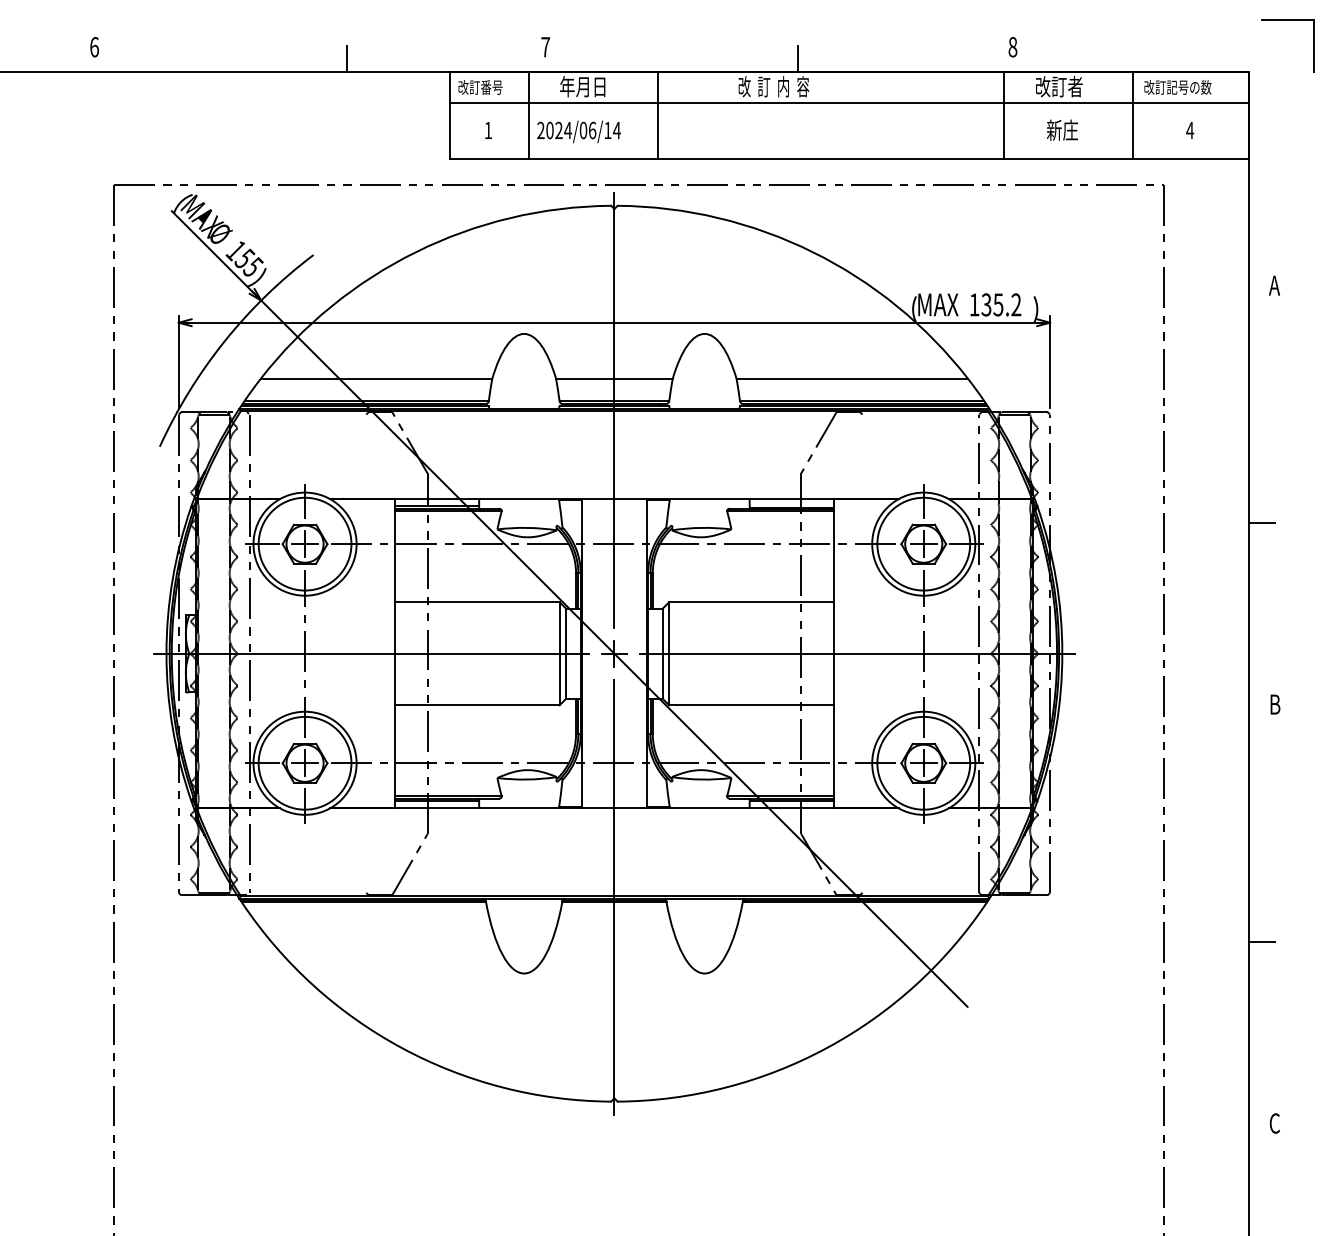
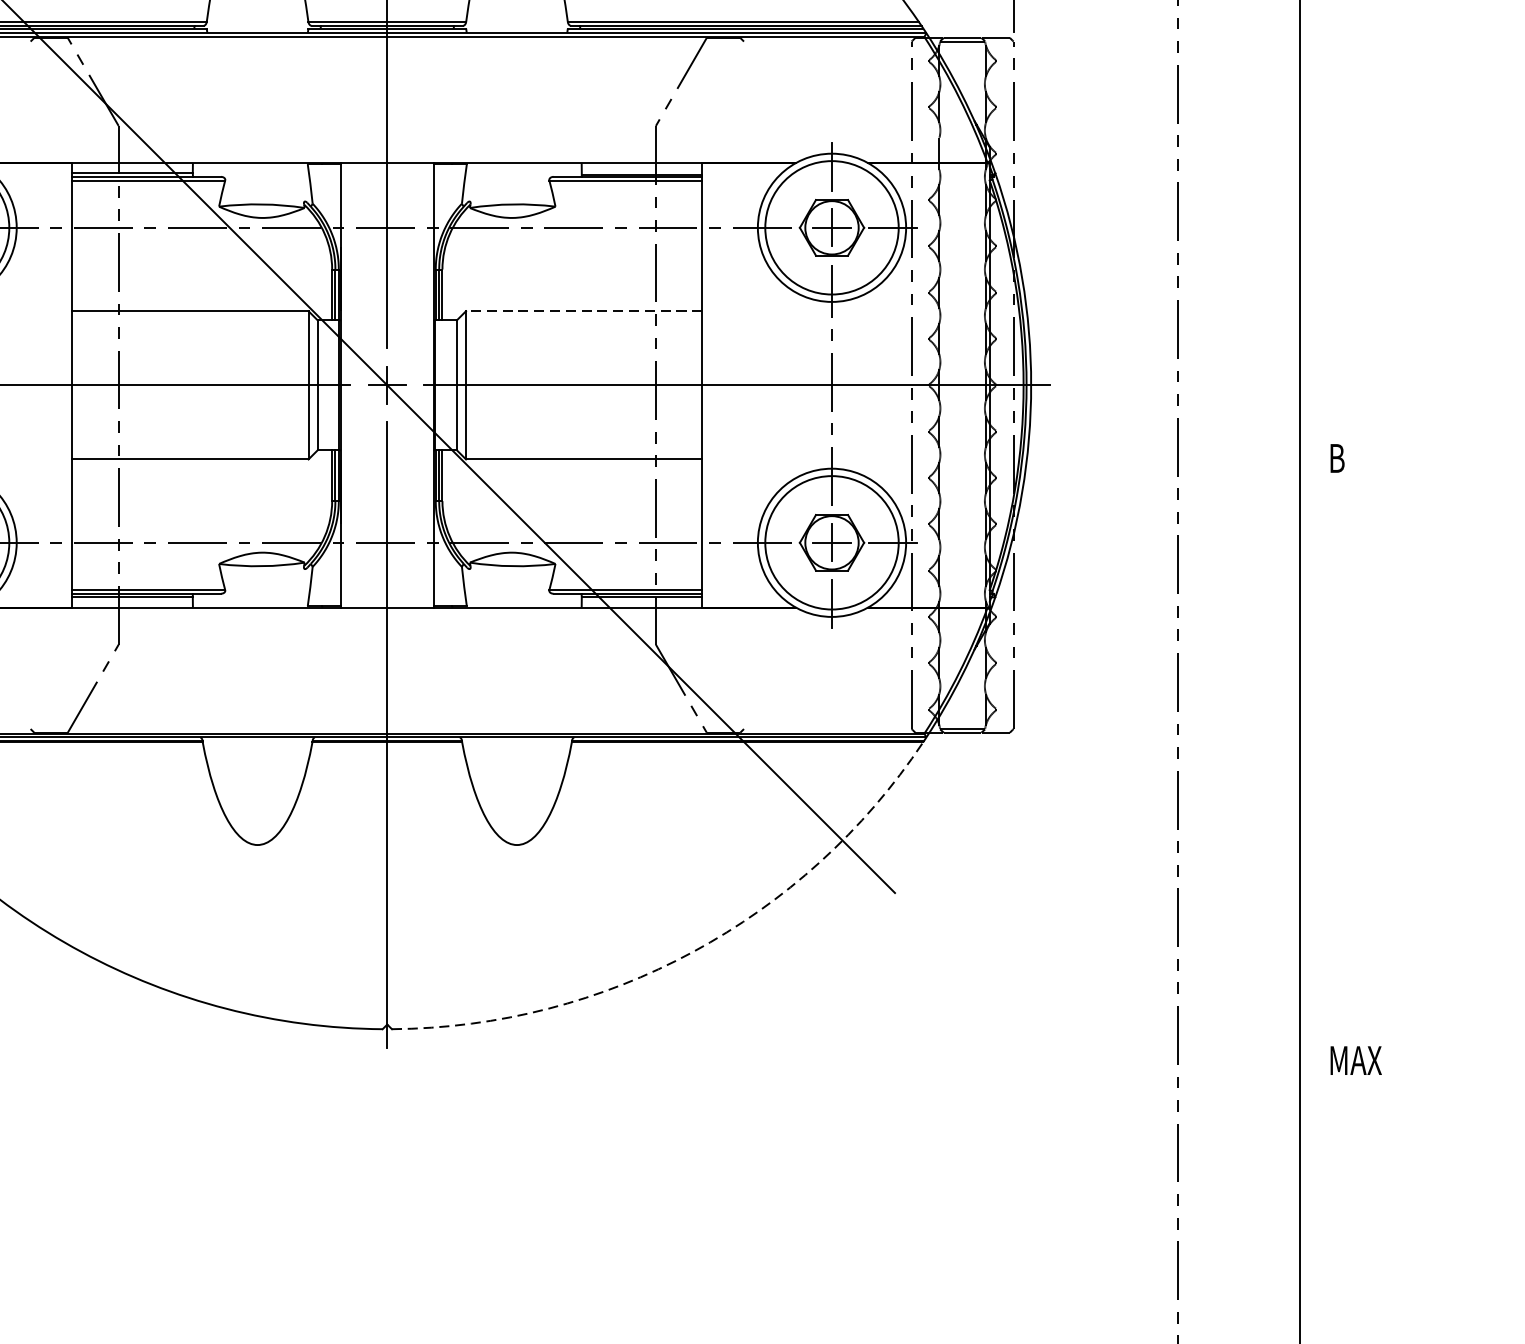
line: (1262, 523) -> (1318, 198), removed
line: (750, 602) -> (582, 311), solid -> dashed
line: (1262, 941) -> (1318, 798), removed
arc: (827, 1047) -> (693, 951), solid -> dashed
text: (1287, 1123) -> (1354, 1060), C -> MAX

